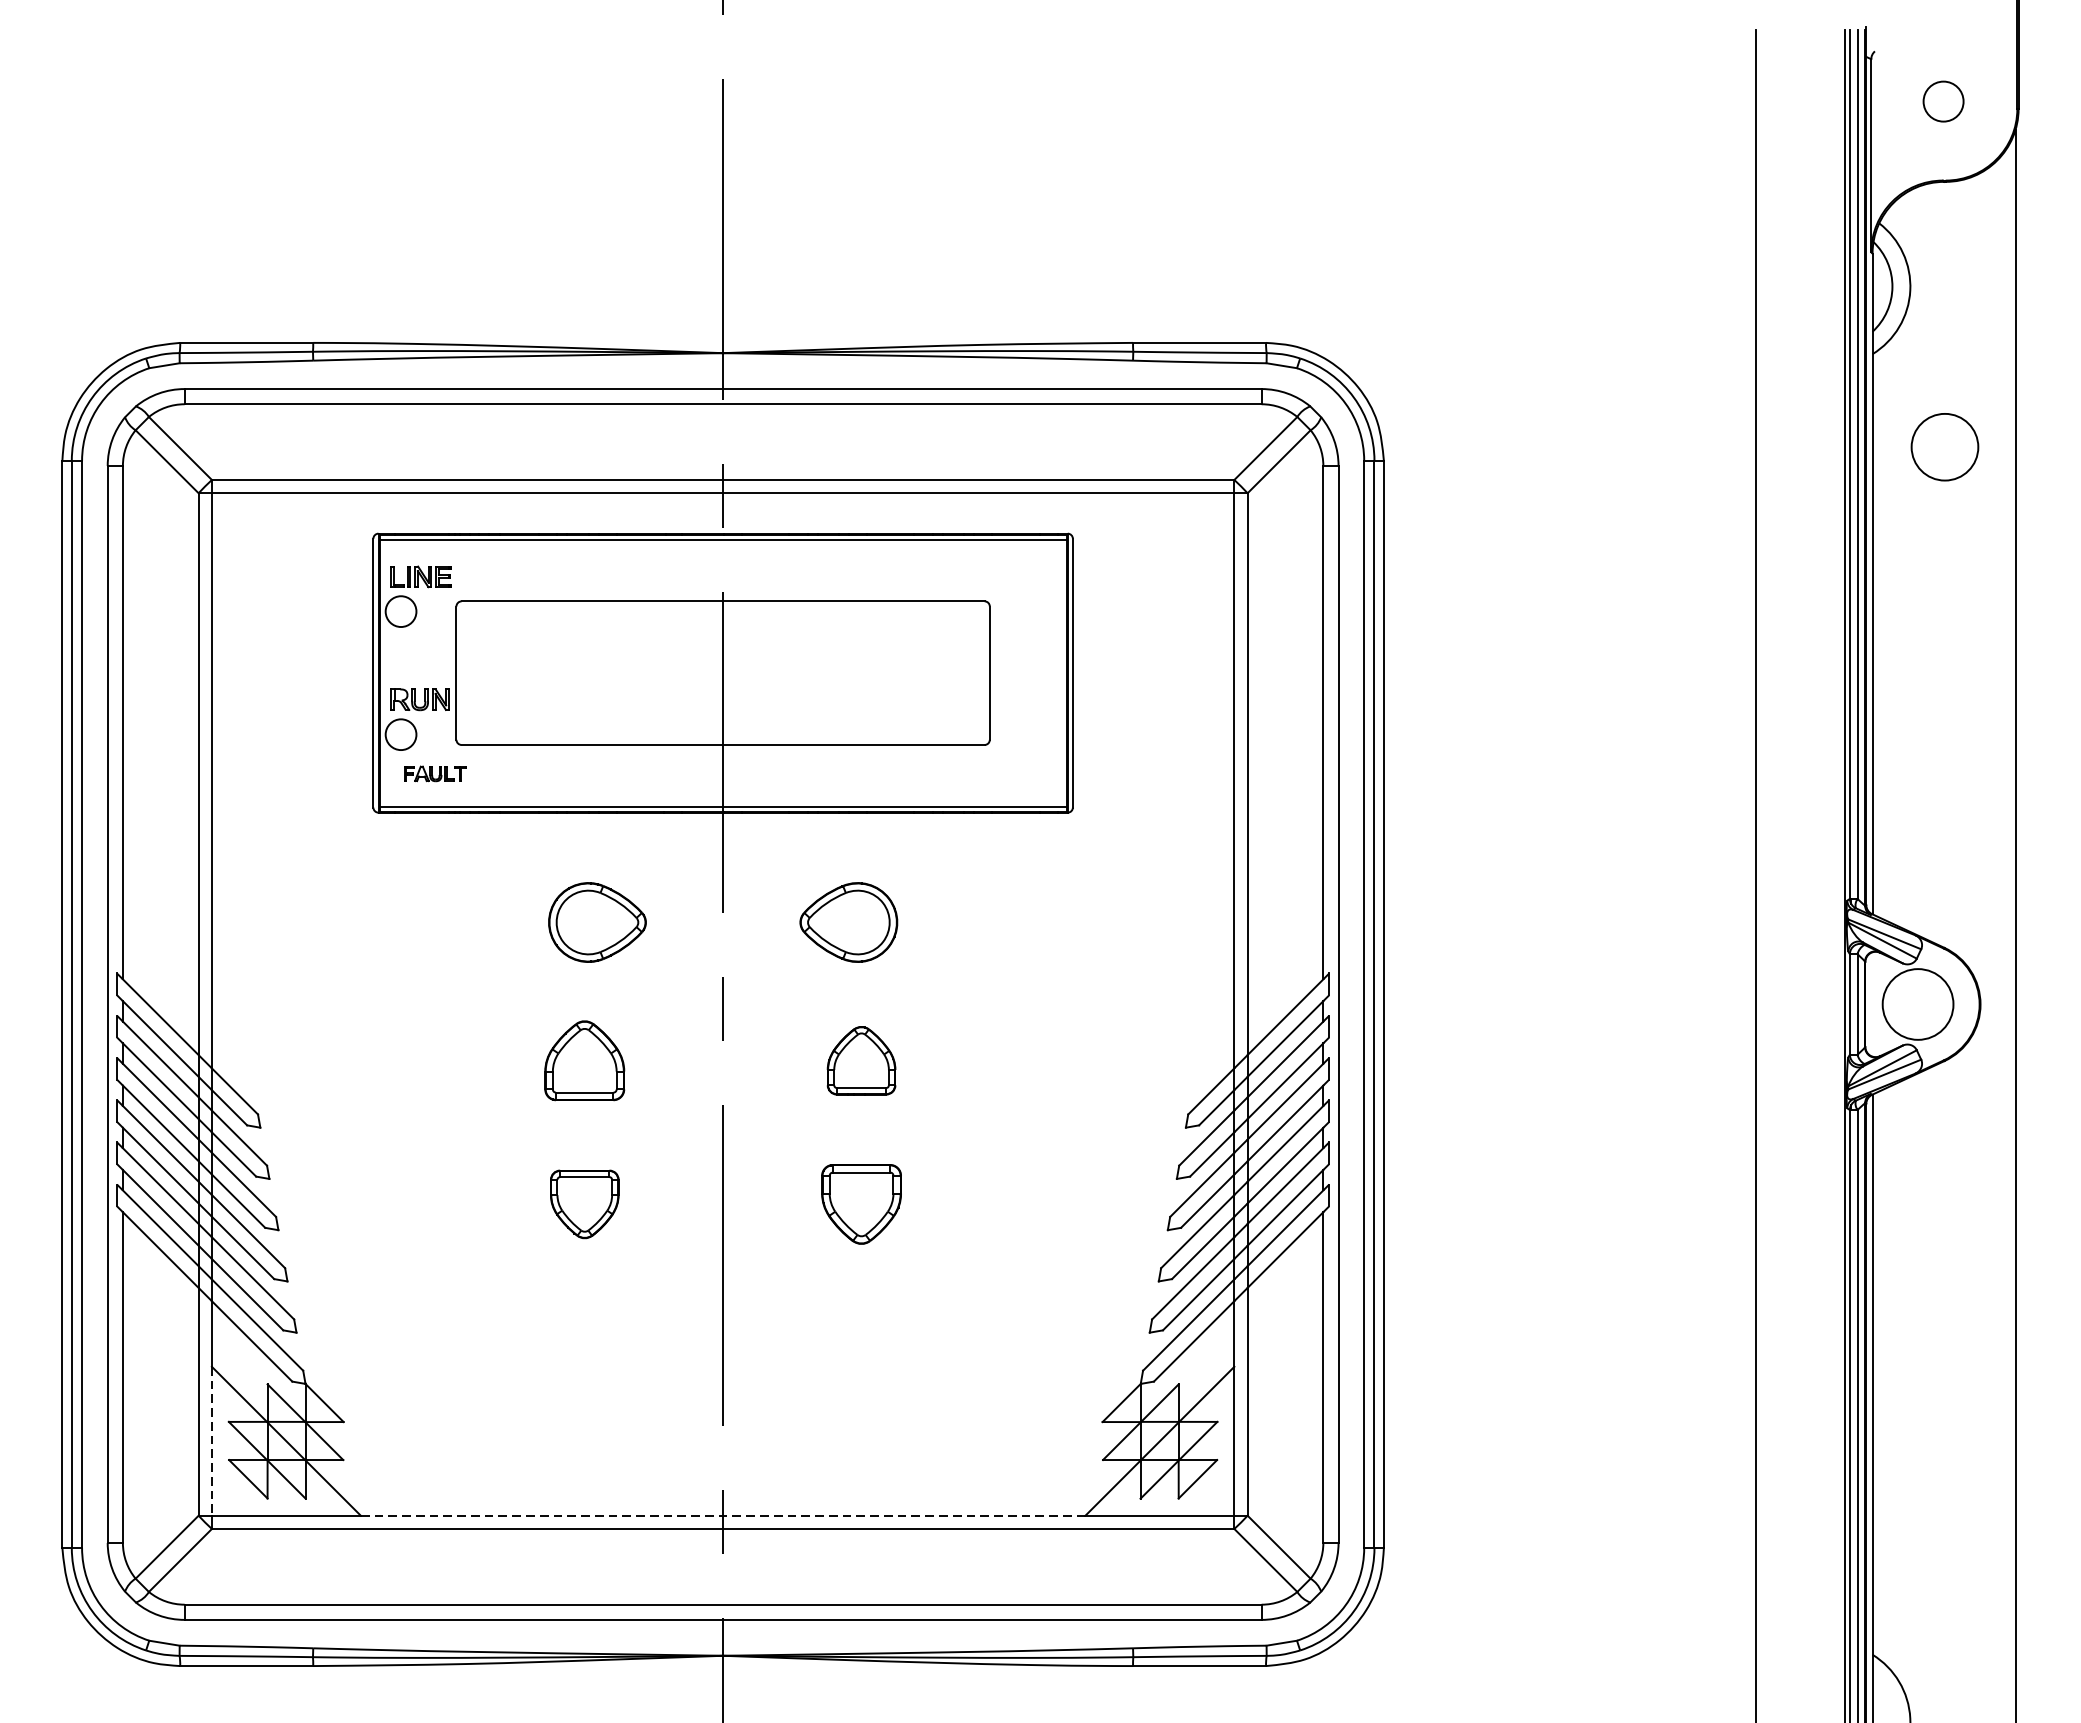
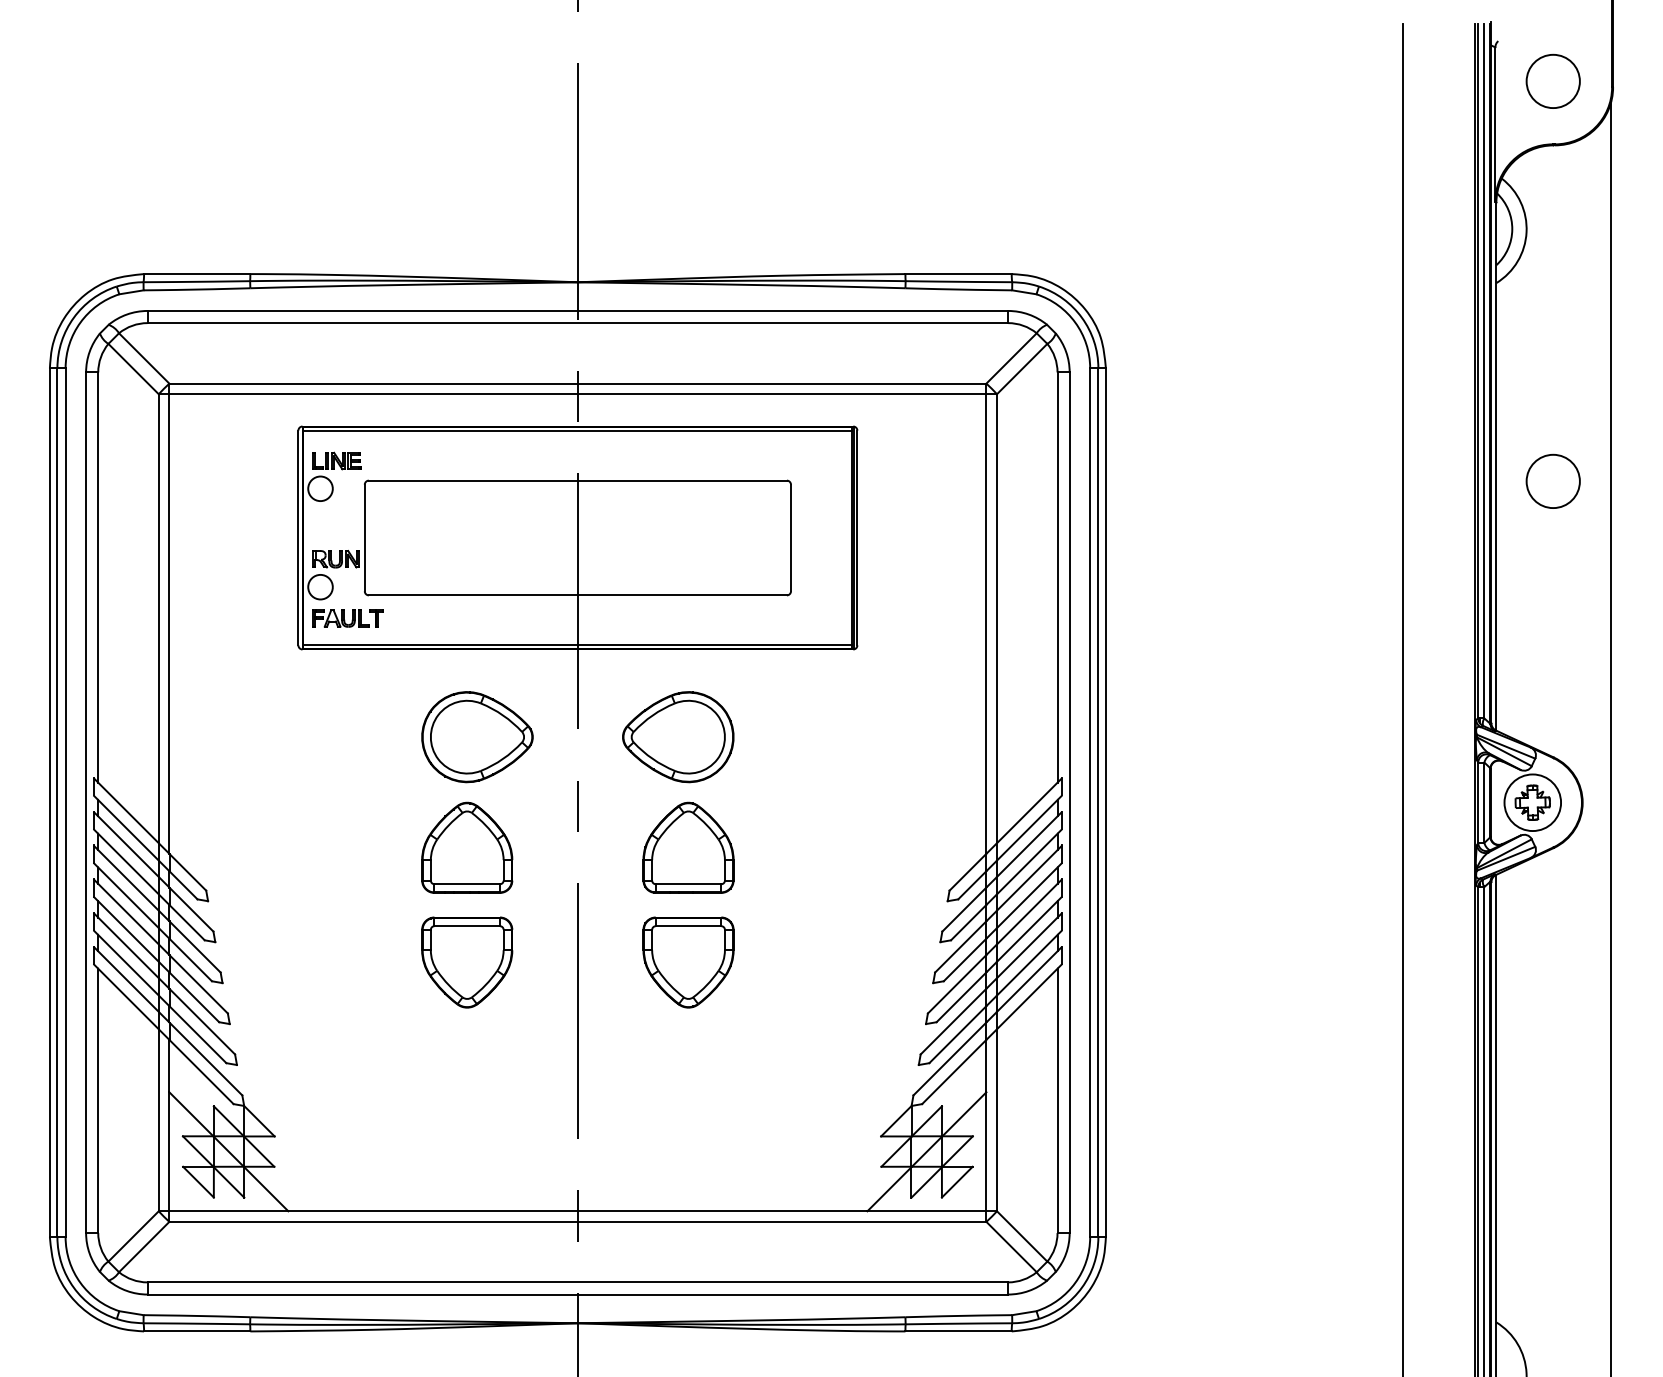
circle: (1942, 100) -> (1552, 80), size x1.67
circle: (1944, 446) -> (1552, 480), moved
part: (434, 773) -> (347, 618), size x1.43
part: (597, 922) -> (477, 737), size x1.43
part: (849, 922) -> (678, 737), size x1.43
part: (1917, 1004) -> (1532, 802), added
part: (584, 1060) -> (467, 847), size x1.43
part: (861, 1060) -> (688, 847), size x1.67
part: (584, 1204) -> (467, 962), size x1.67
part: (861, 1204) -> (688, 962), size x1.43
line: (212, 1442) -> (169, 1152), dashed -> solid
line: (722, 1515) -> (577, 1211), dashed -> solid

